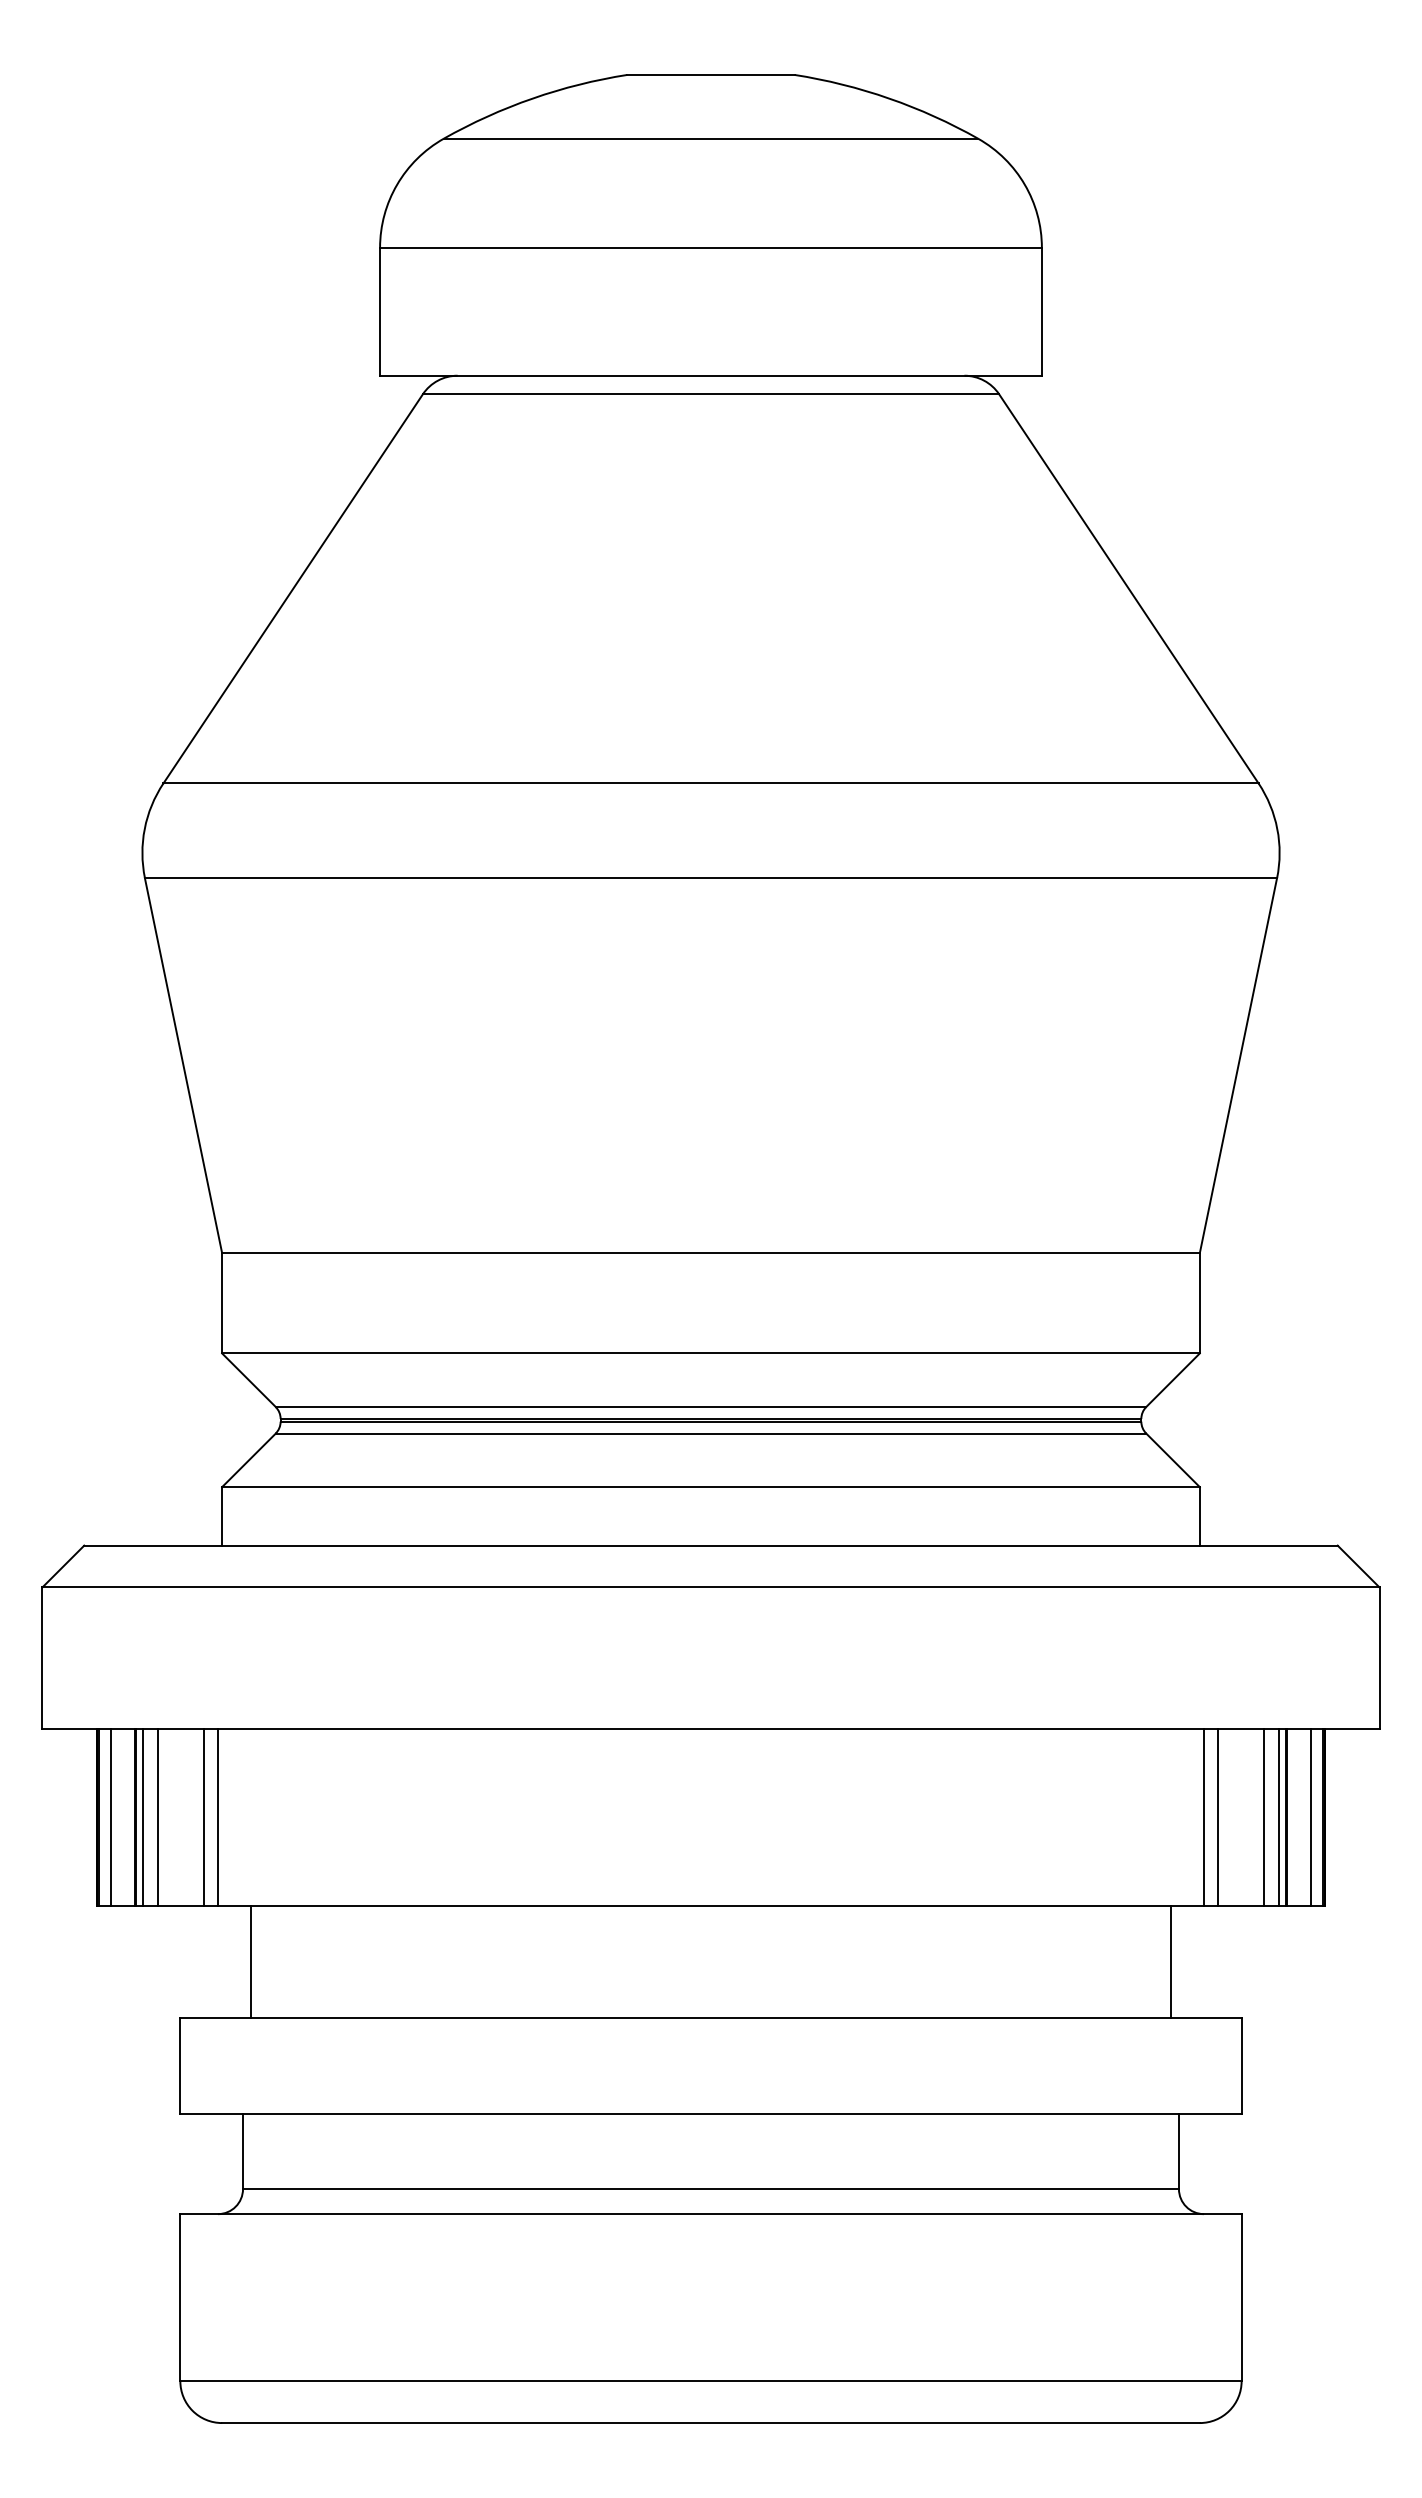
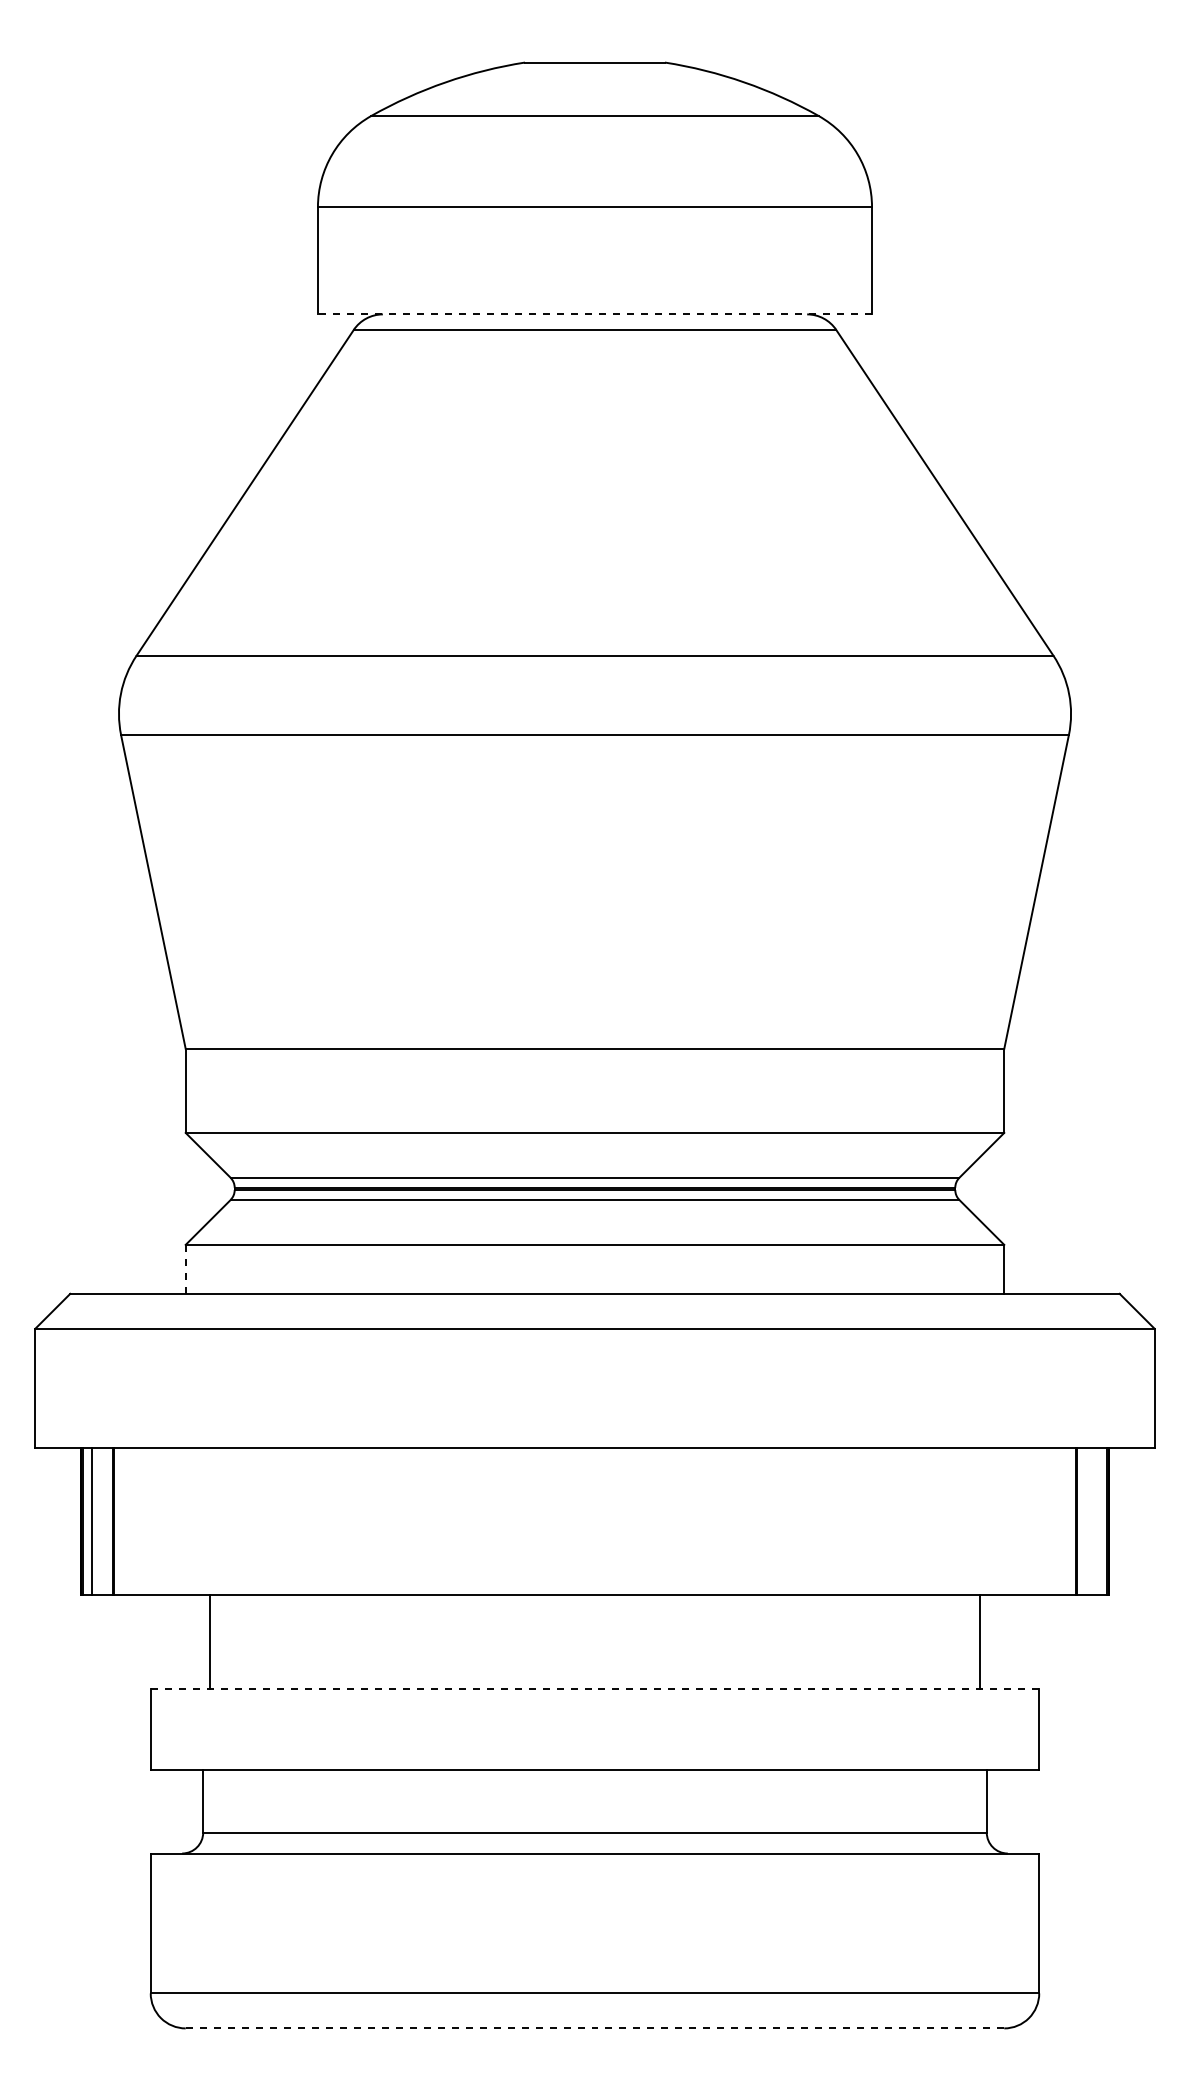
line: (710, 375) -> (594, 314), solid -> dashed
line: (222, 1516) -> (186, 1269), solid -> dashed
line: (143, 1817) -> (119, 1521), removed
line: (157, 1817) -> (131, 1521), removed
line: (204, 1817) -> (170, 1521), removed
line: (218, 1817) -> (182, 1521), removed
line: (1203, 1817) -> (1007, 1521), removed
line: (1217, 1817) -> (1019, 1521), removed
line: (1264, 1817) -> (1058, 1521), removed
line: (1278, 1817) -> (1070, 1521), removed
line: (1311, 1817) -> (1097, 1521), removed
line: (710, 2017) -> (594, 1688), solid -> dashed
line: (710, 2423) -> (594, 2028), solid -> dashed

